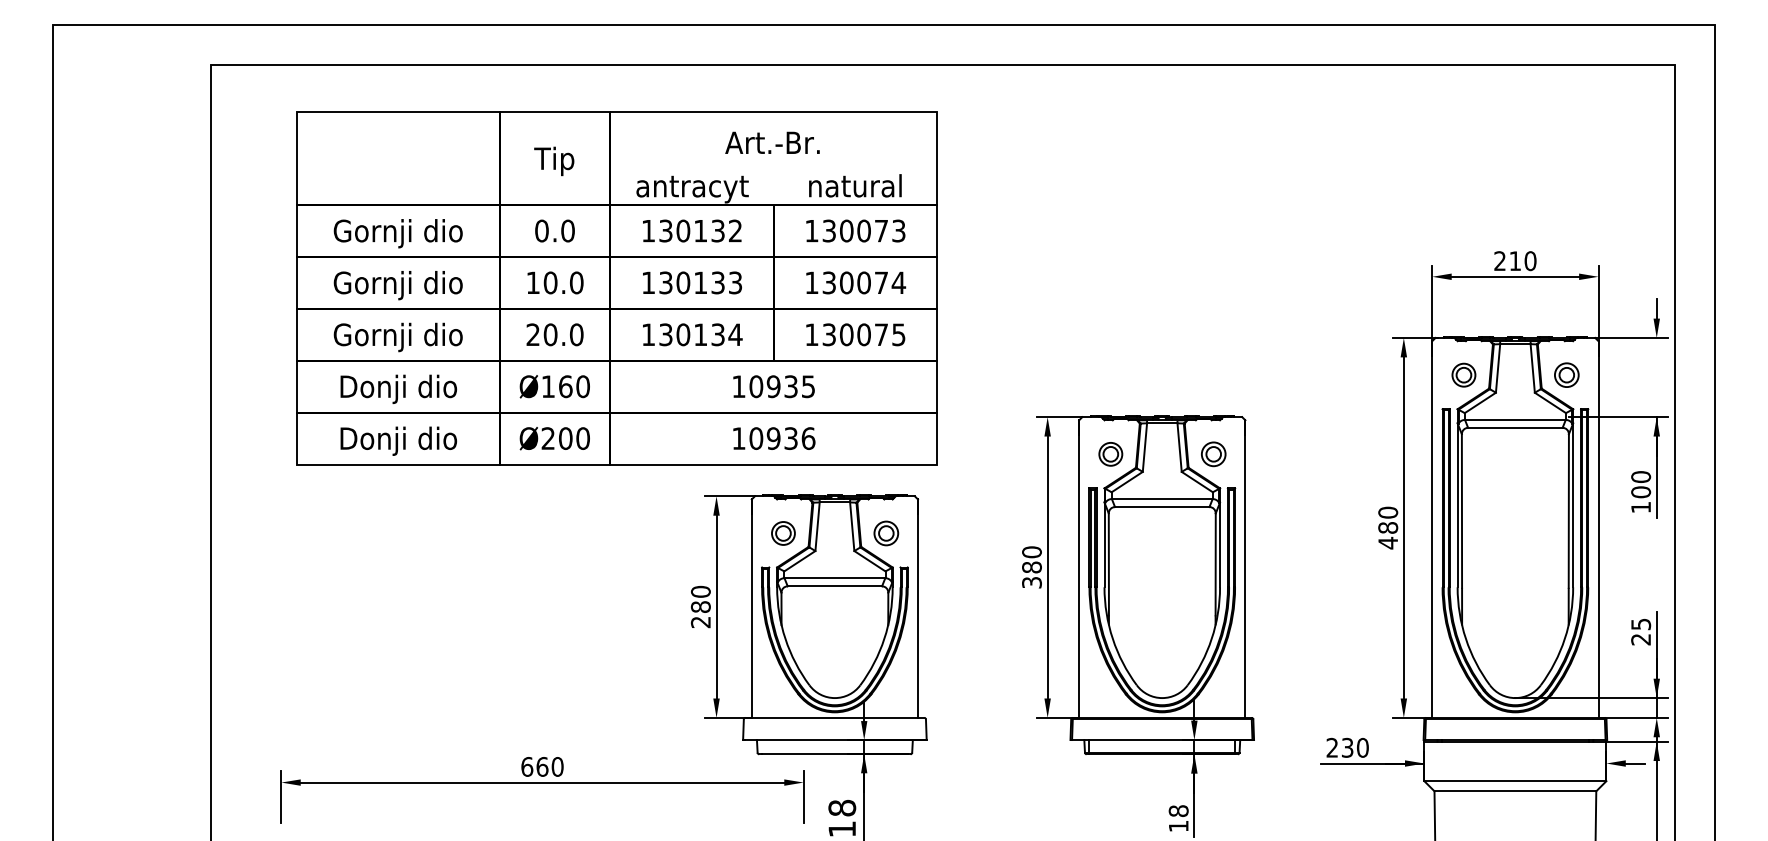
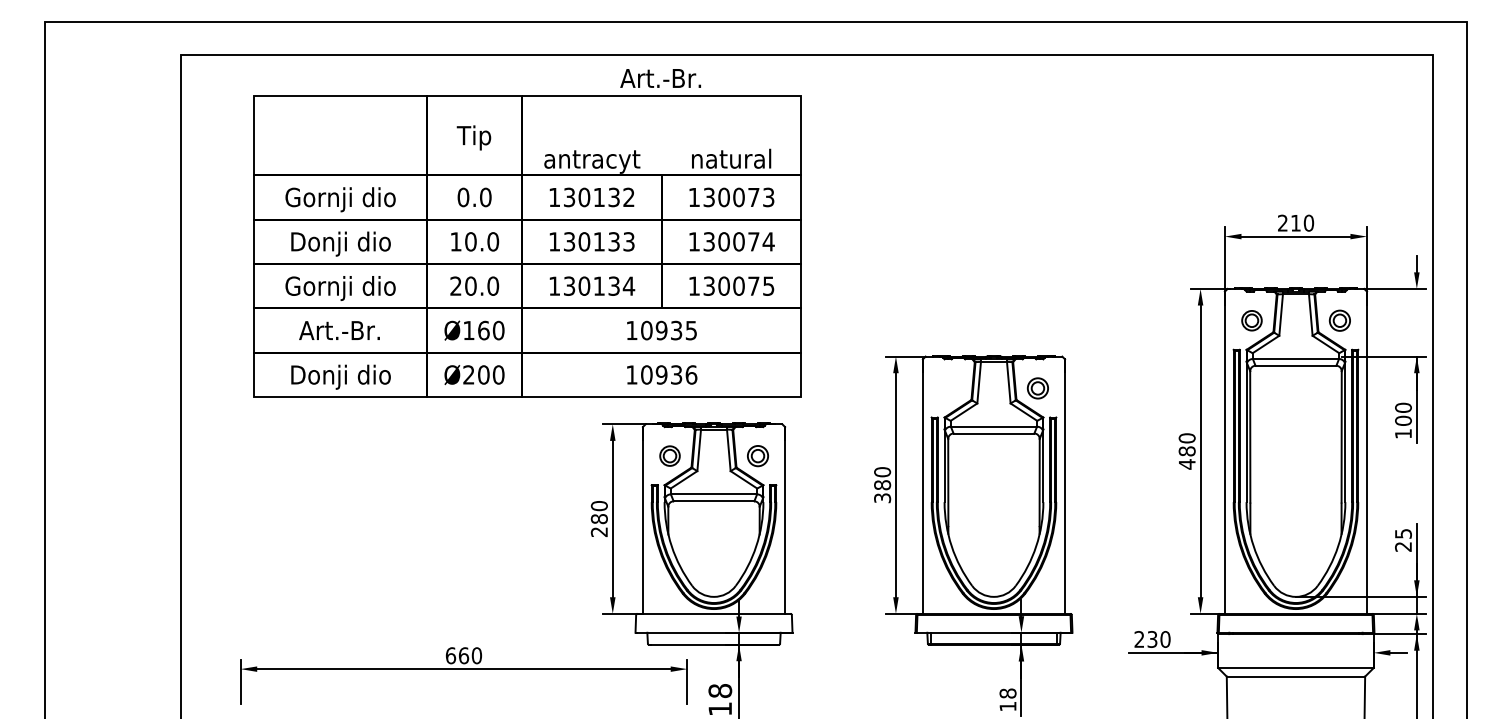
text: (772, 142) -> (660, 78), moved
text: (397, 285) -> (339, 244), Gornji dio -> Donji dio
text: (398, 389) -> (340, 332), Donji dio -> Art.-Br.
part: (1110, 454) -> (949, 388), removed

